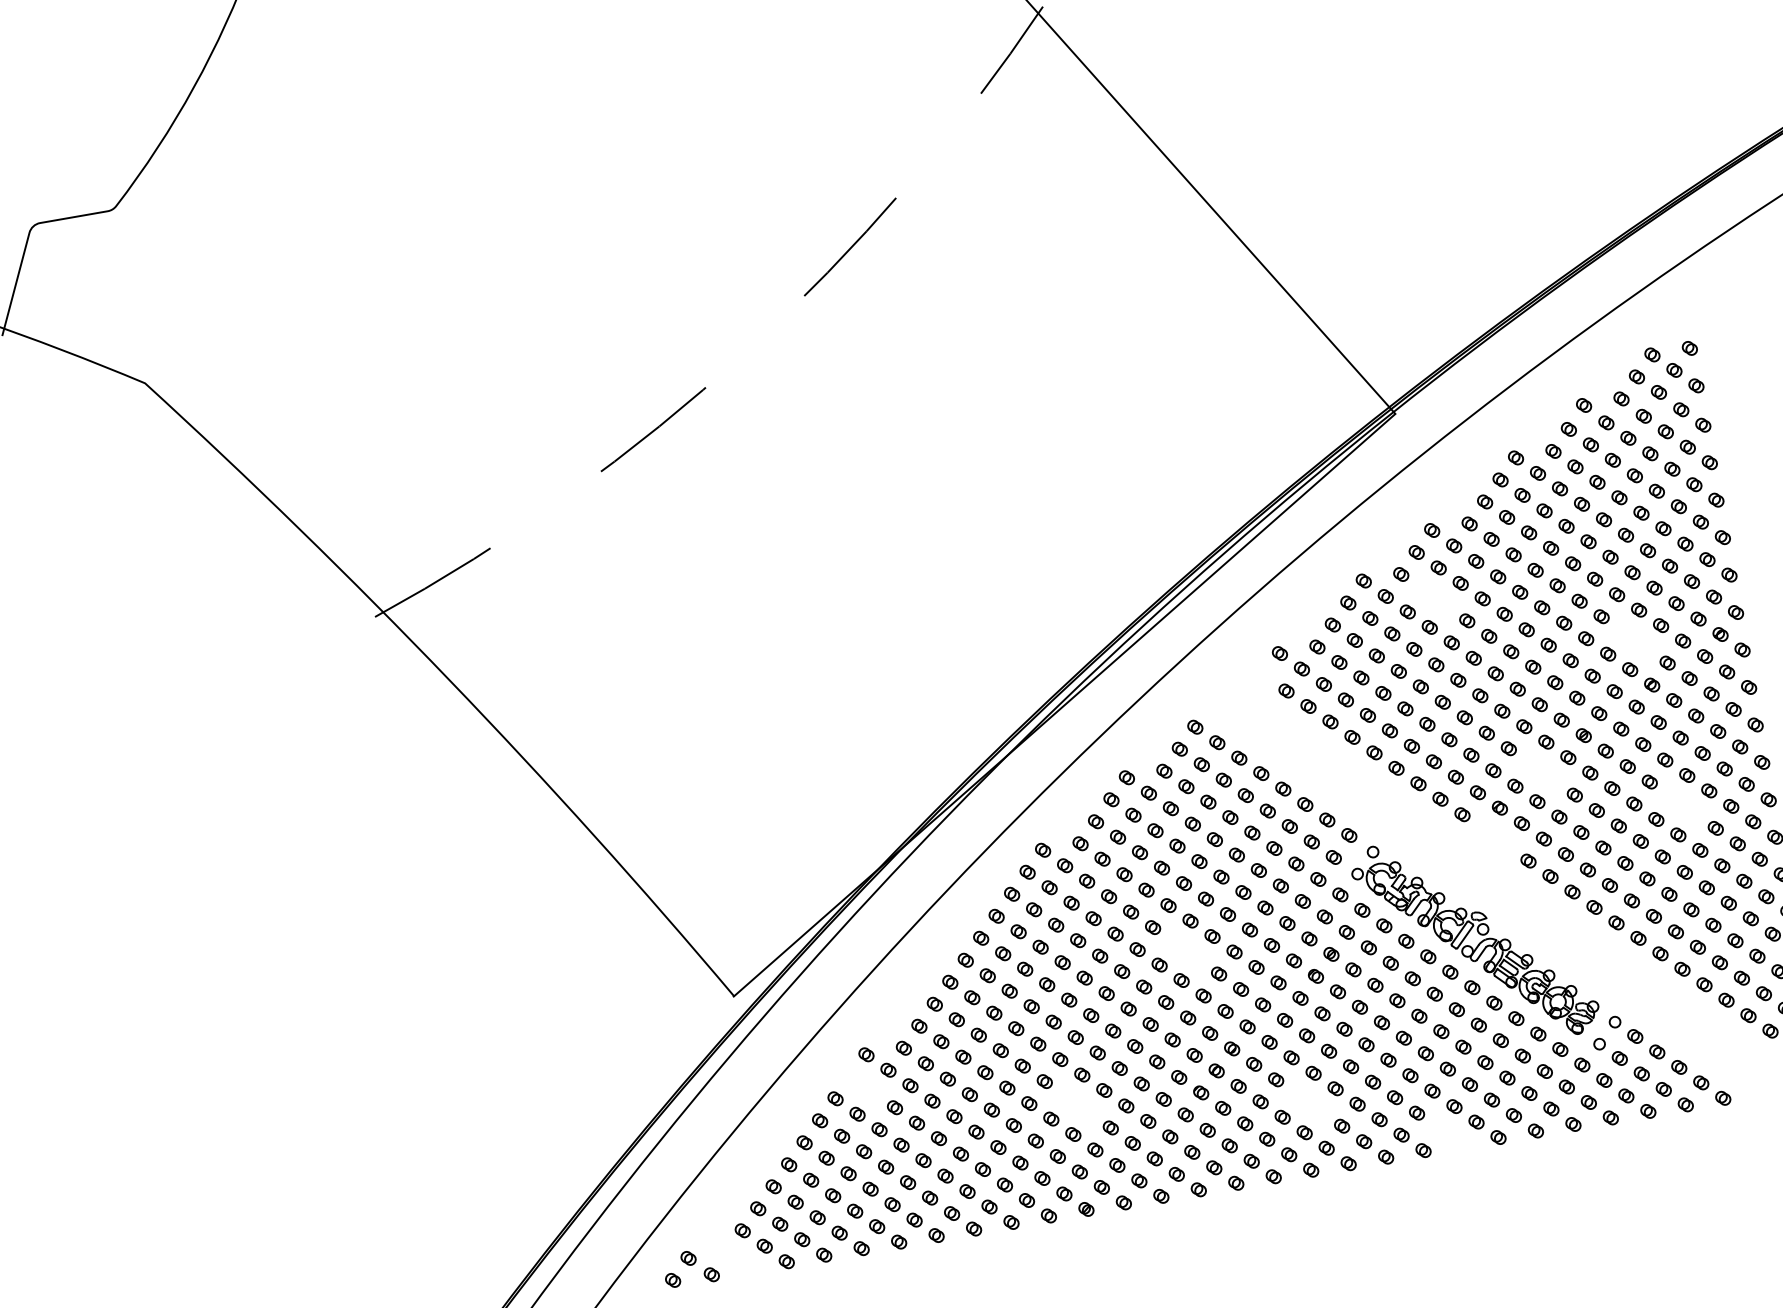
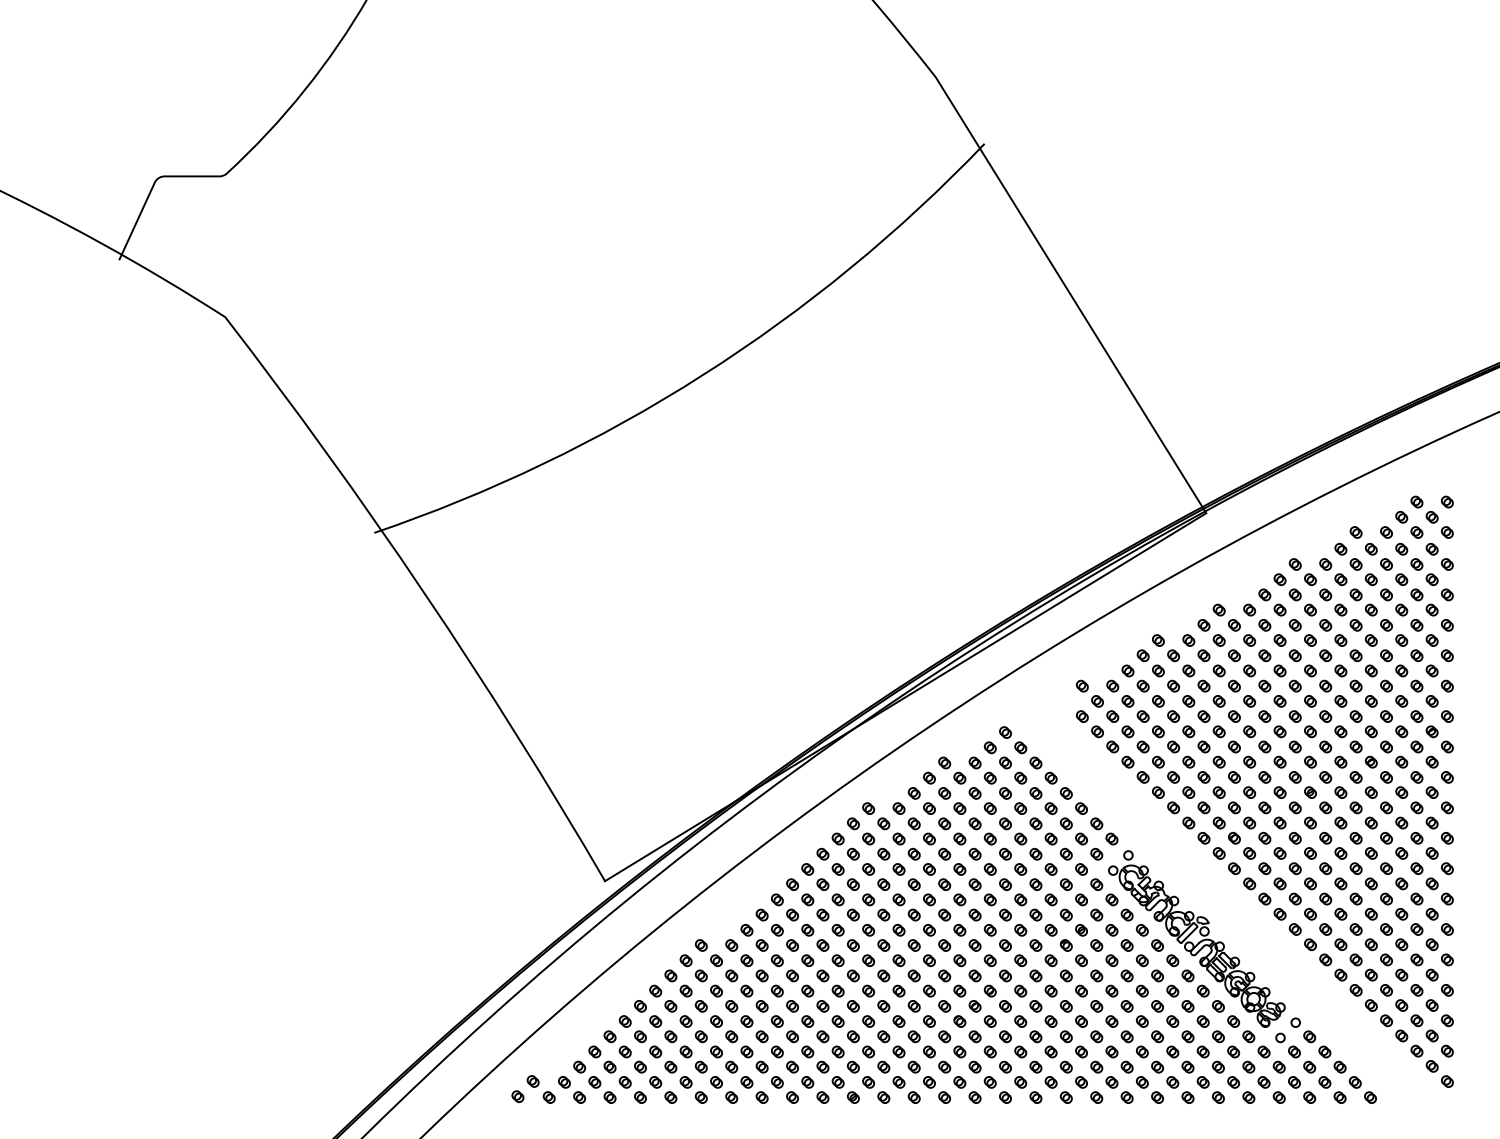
line: (745, 352) -> (702, 375), dashed -> solid
part: (1434, 597) -> (1211, 663), added
part: (1634, 640) -> (1363, 724), added
part: (1541, 771) -> (1272, 815), added
part: (1682, 804) -> (1378, 860), added
part: (1494, 837) -> (1226, 860), added
part: (1186, 950) -> (967, 907), added
part: (861, 1084) -> (693, 968), added
part: (1309, 1103) -> (1043, 1044), added
part: (1078, 1104) -> (861, 1013), added
part: (1449, 1135) -> (1149, 1089), added
part: (738, 1259) -> (572, 1089), added

